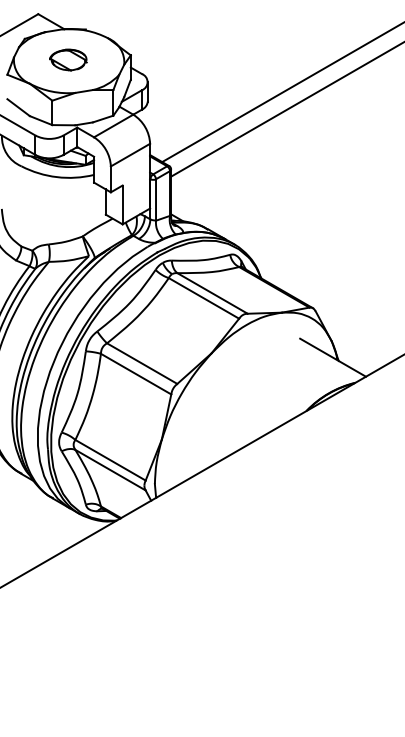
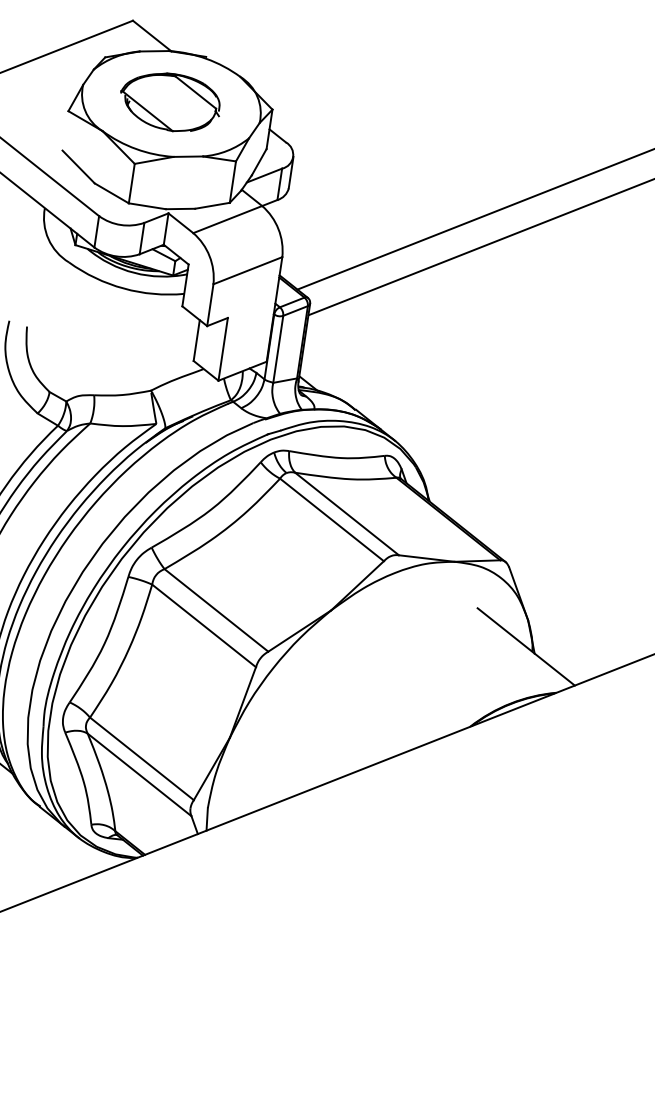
part: (68, 59) -> (170, 101), size x1.67

